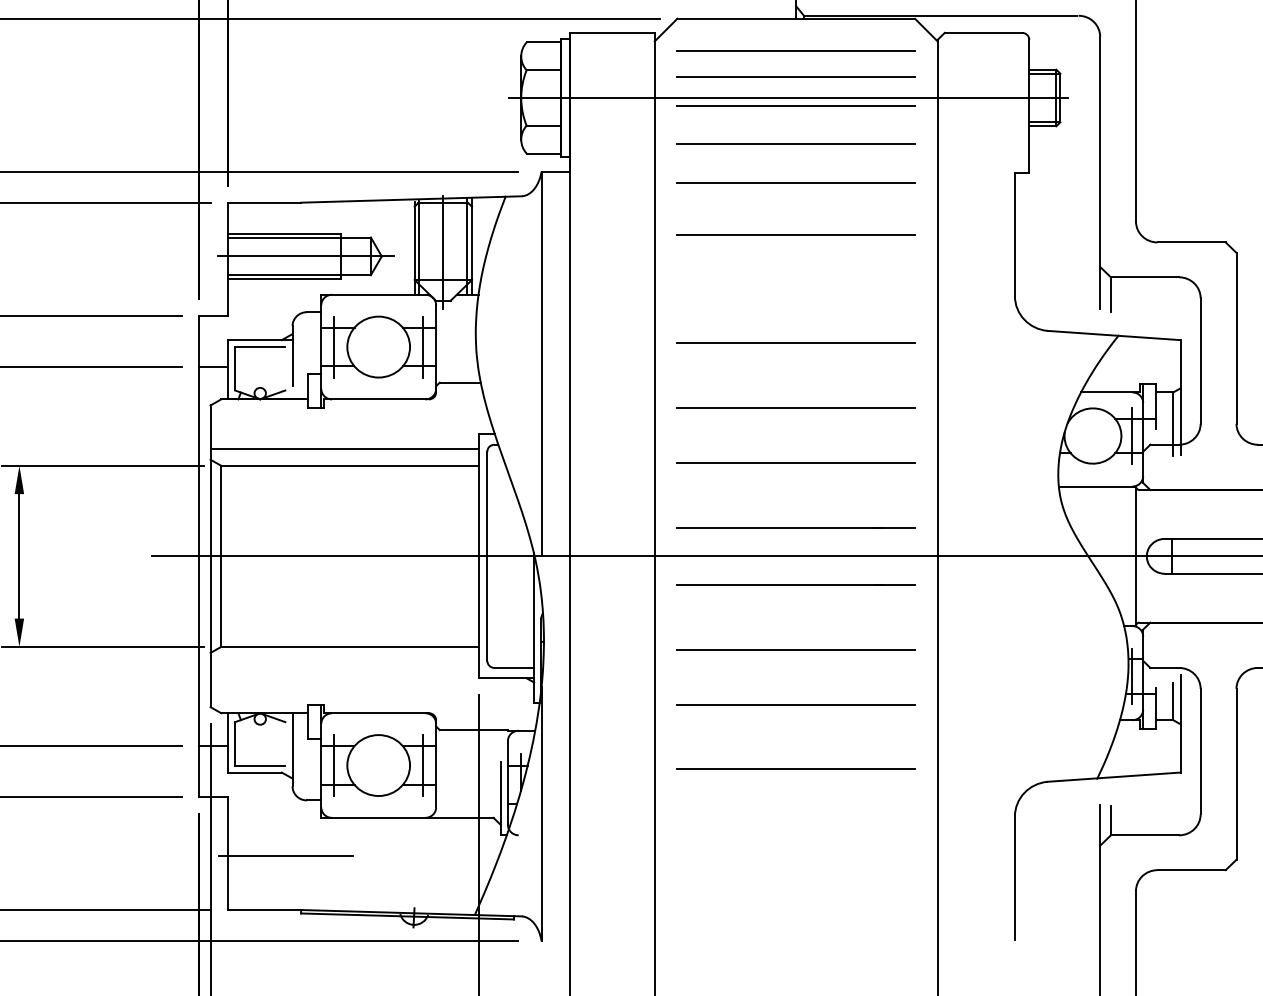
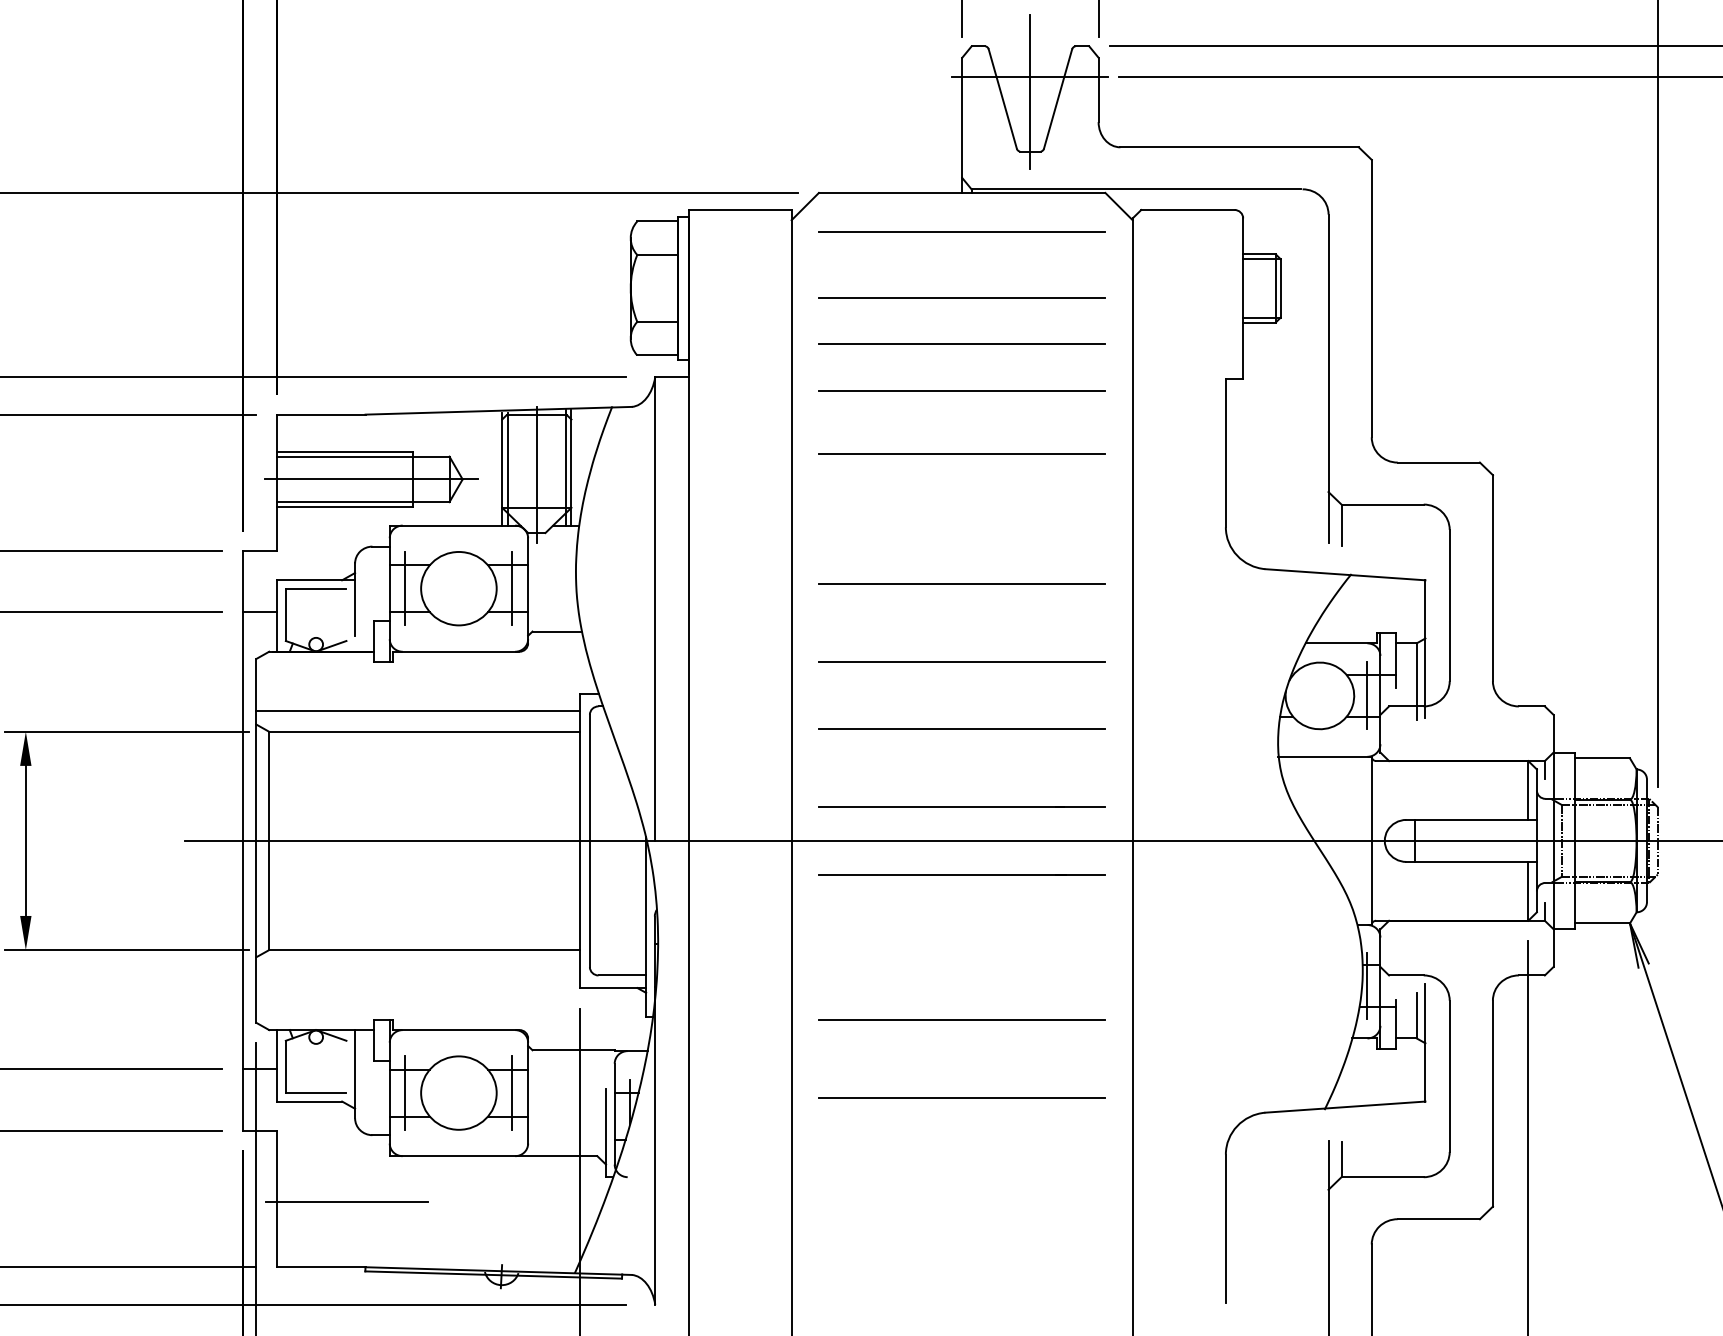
line: (795, 77) -> (961, 263), removed
line: (788, 98) -> (953, 288), removed
line: (795, 648) -> (961, 952), removed

